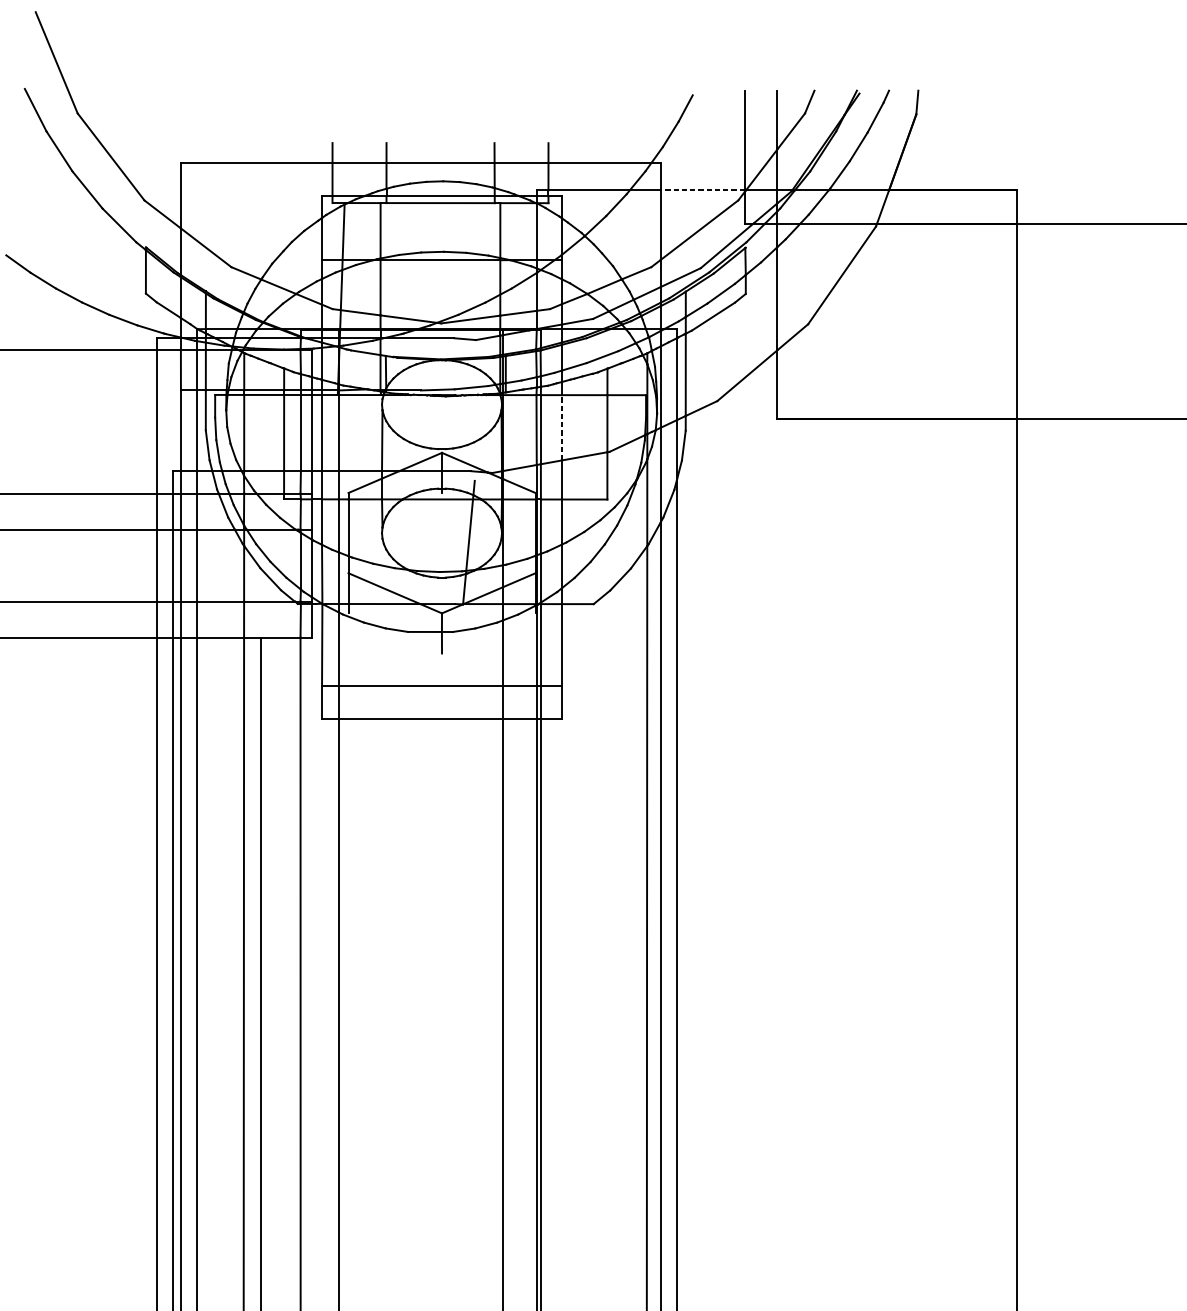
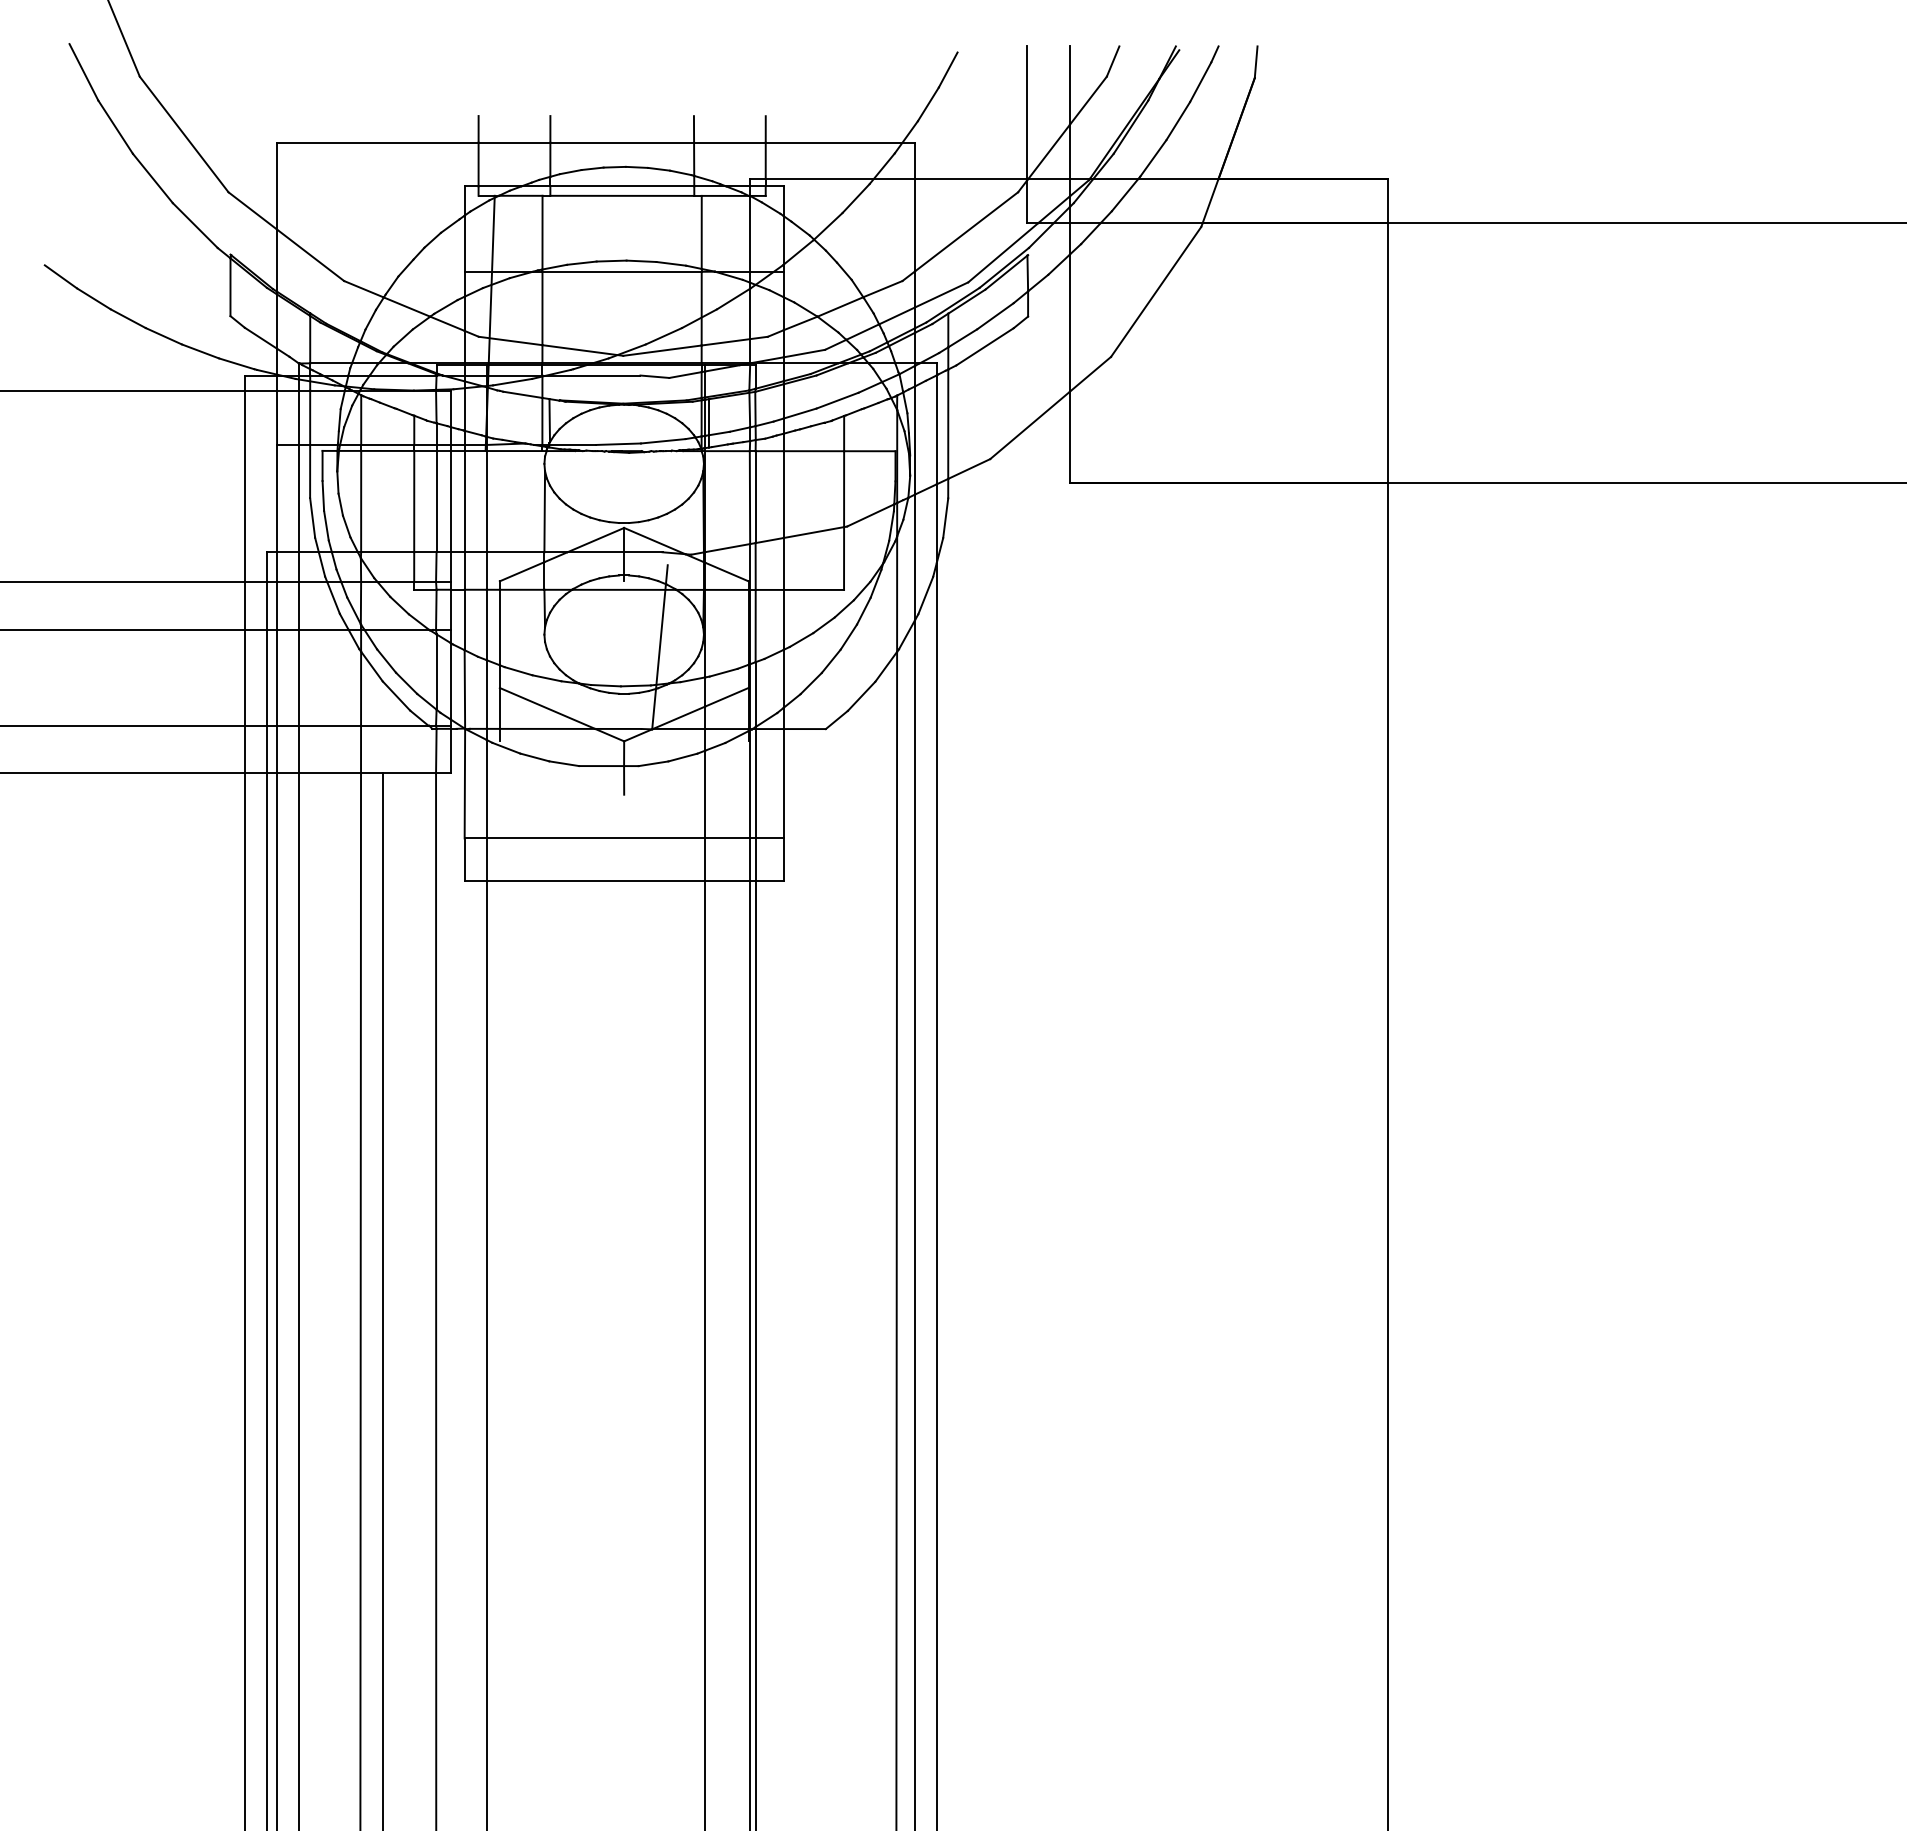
line: (703, 190) -> (971, 178), dashed -> solid
line: (561, 427) -> (783, 494), dashed -> solid

